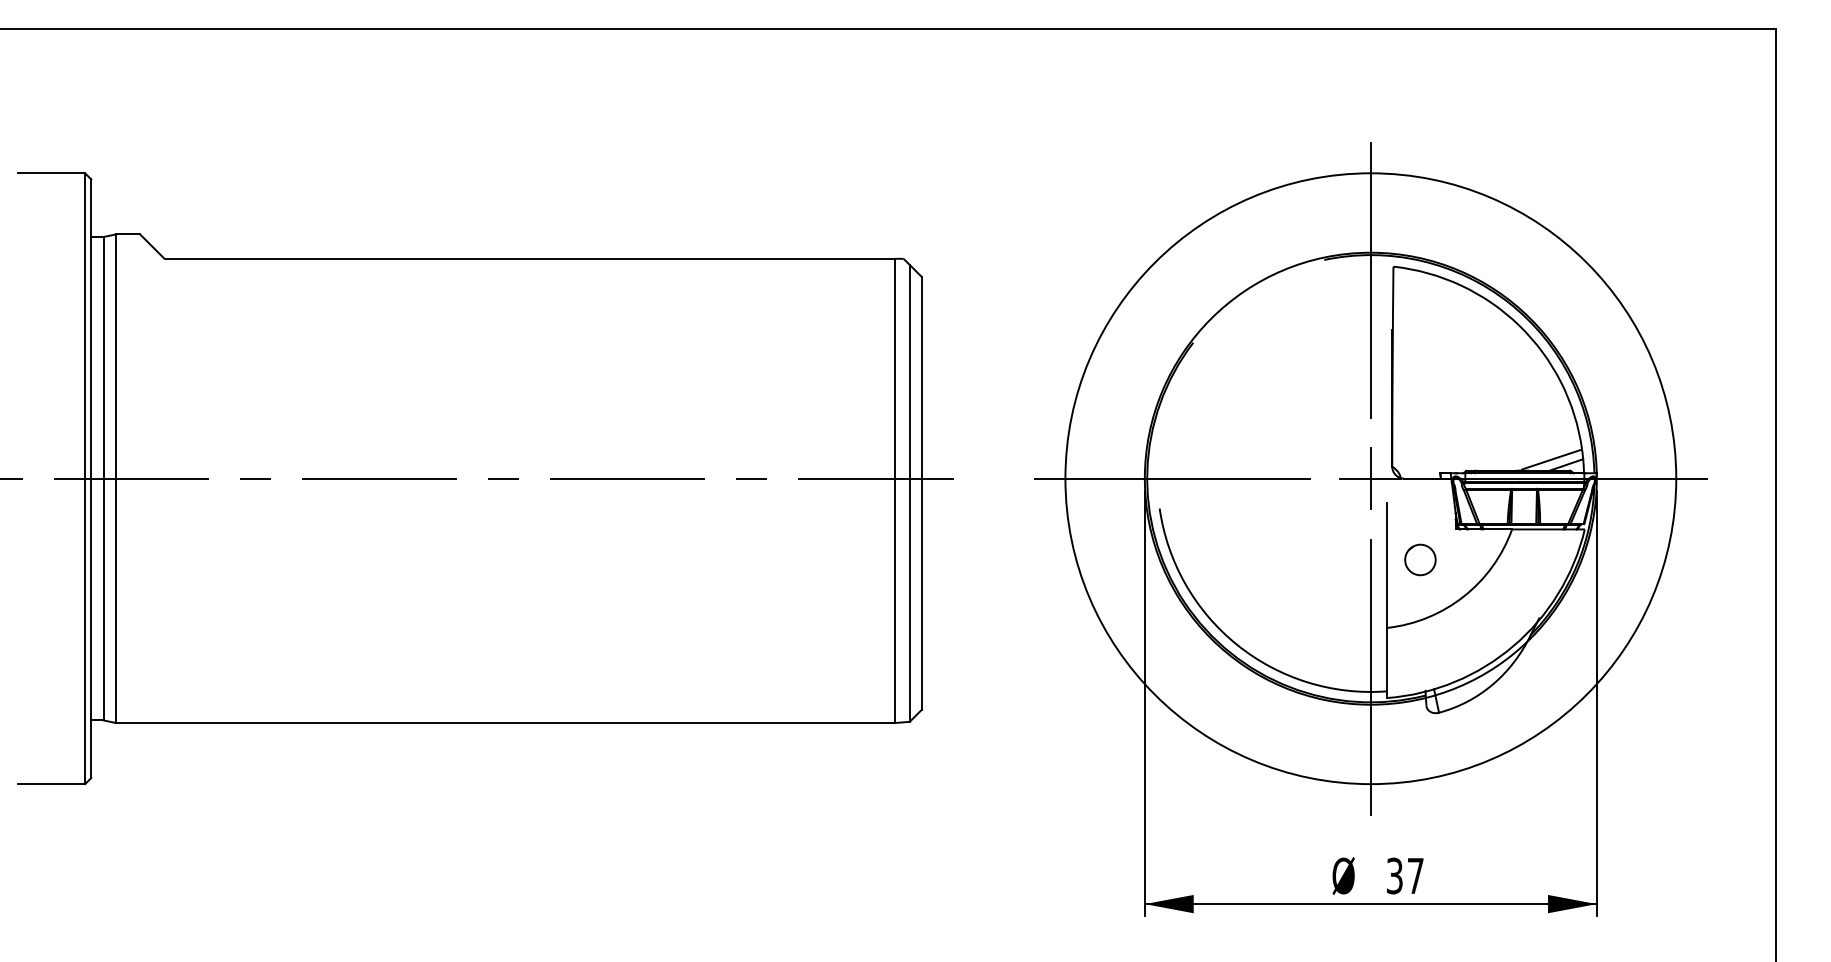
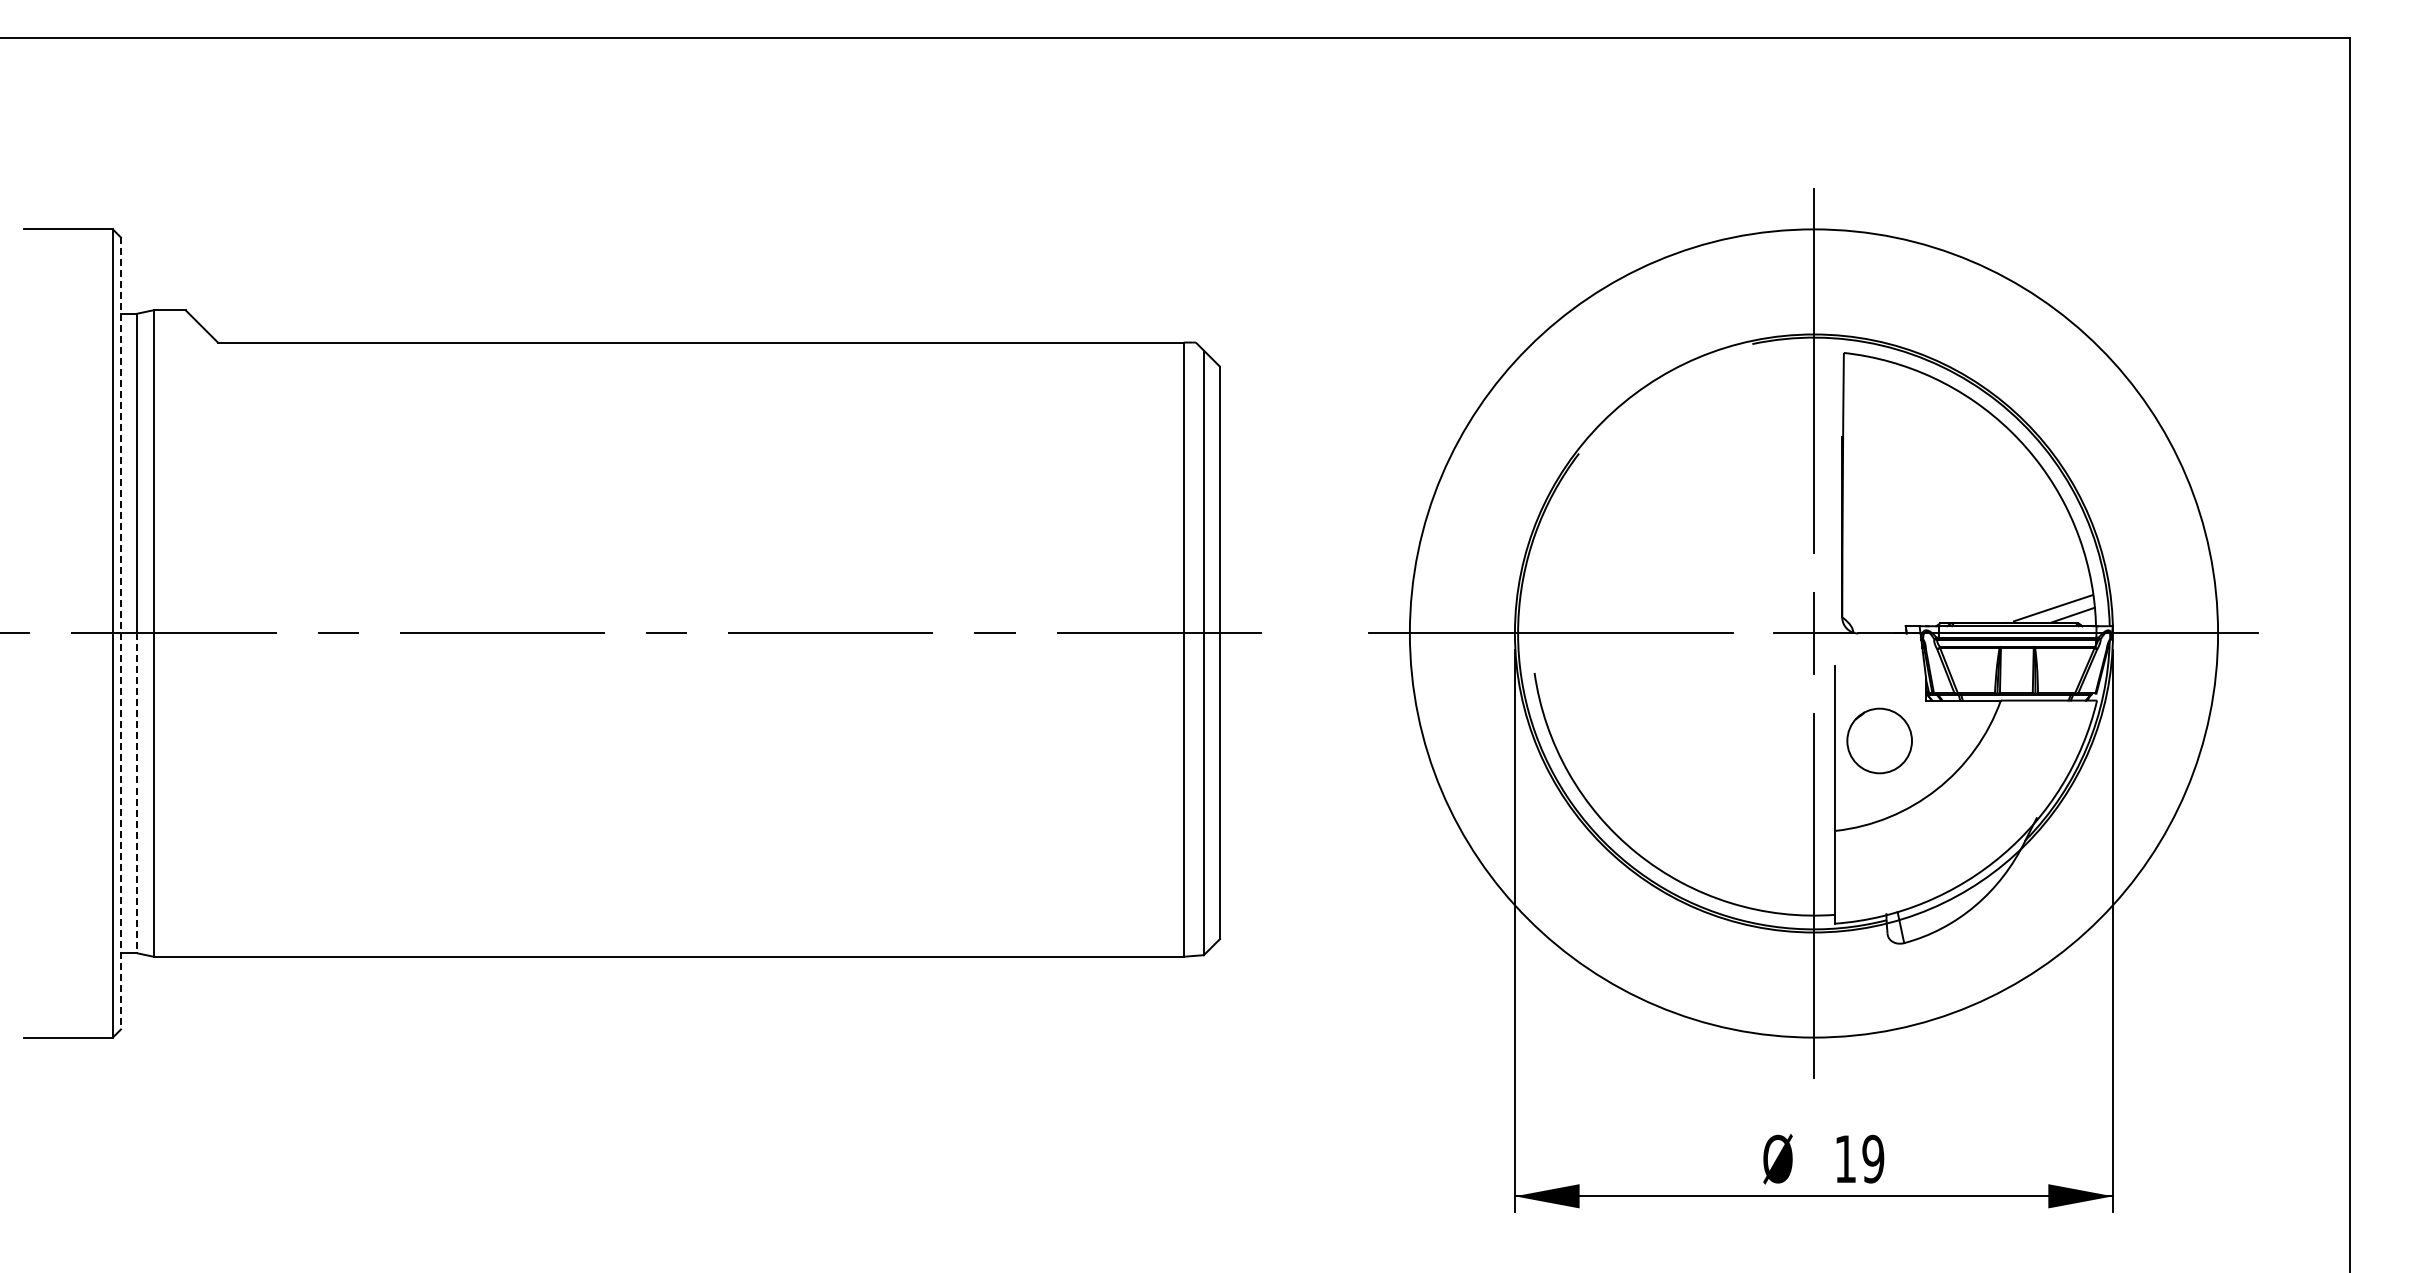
line: (90, 479) -> (120, 634), solid -> dashed
part: (1420, 559) -> (1879, 740), size x1.6
line: (103, 599) -> (137, 793), solid -> dashed
text: (1405, 875) -> (1859, 1158), 37 -> 19

